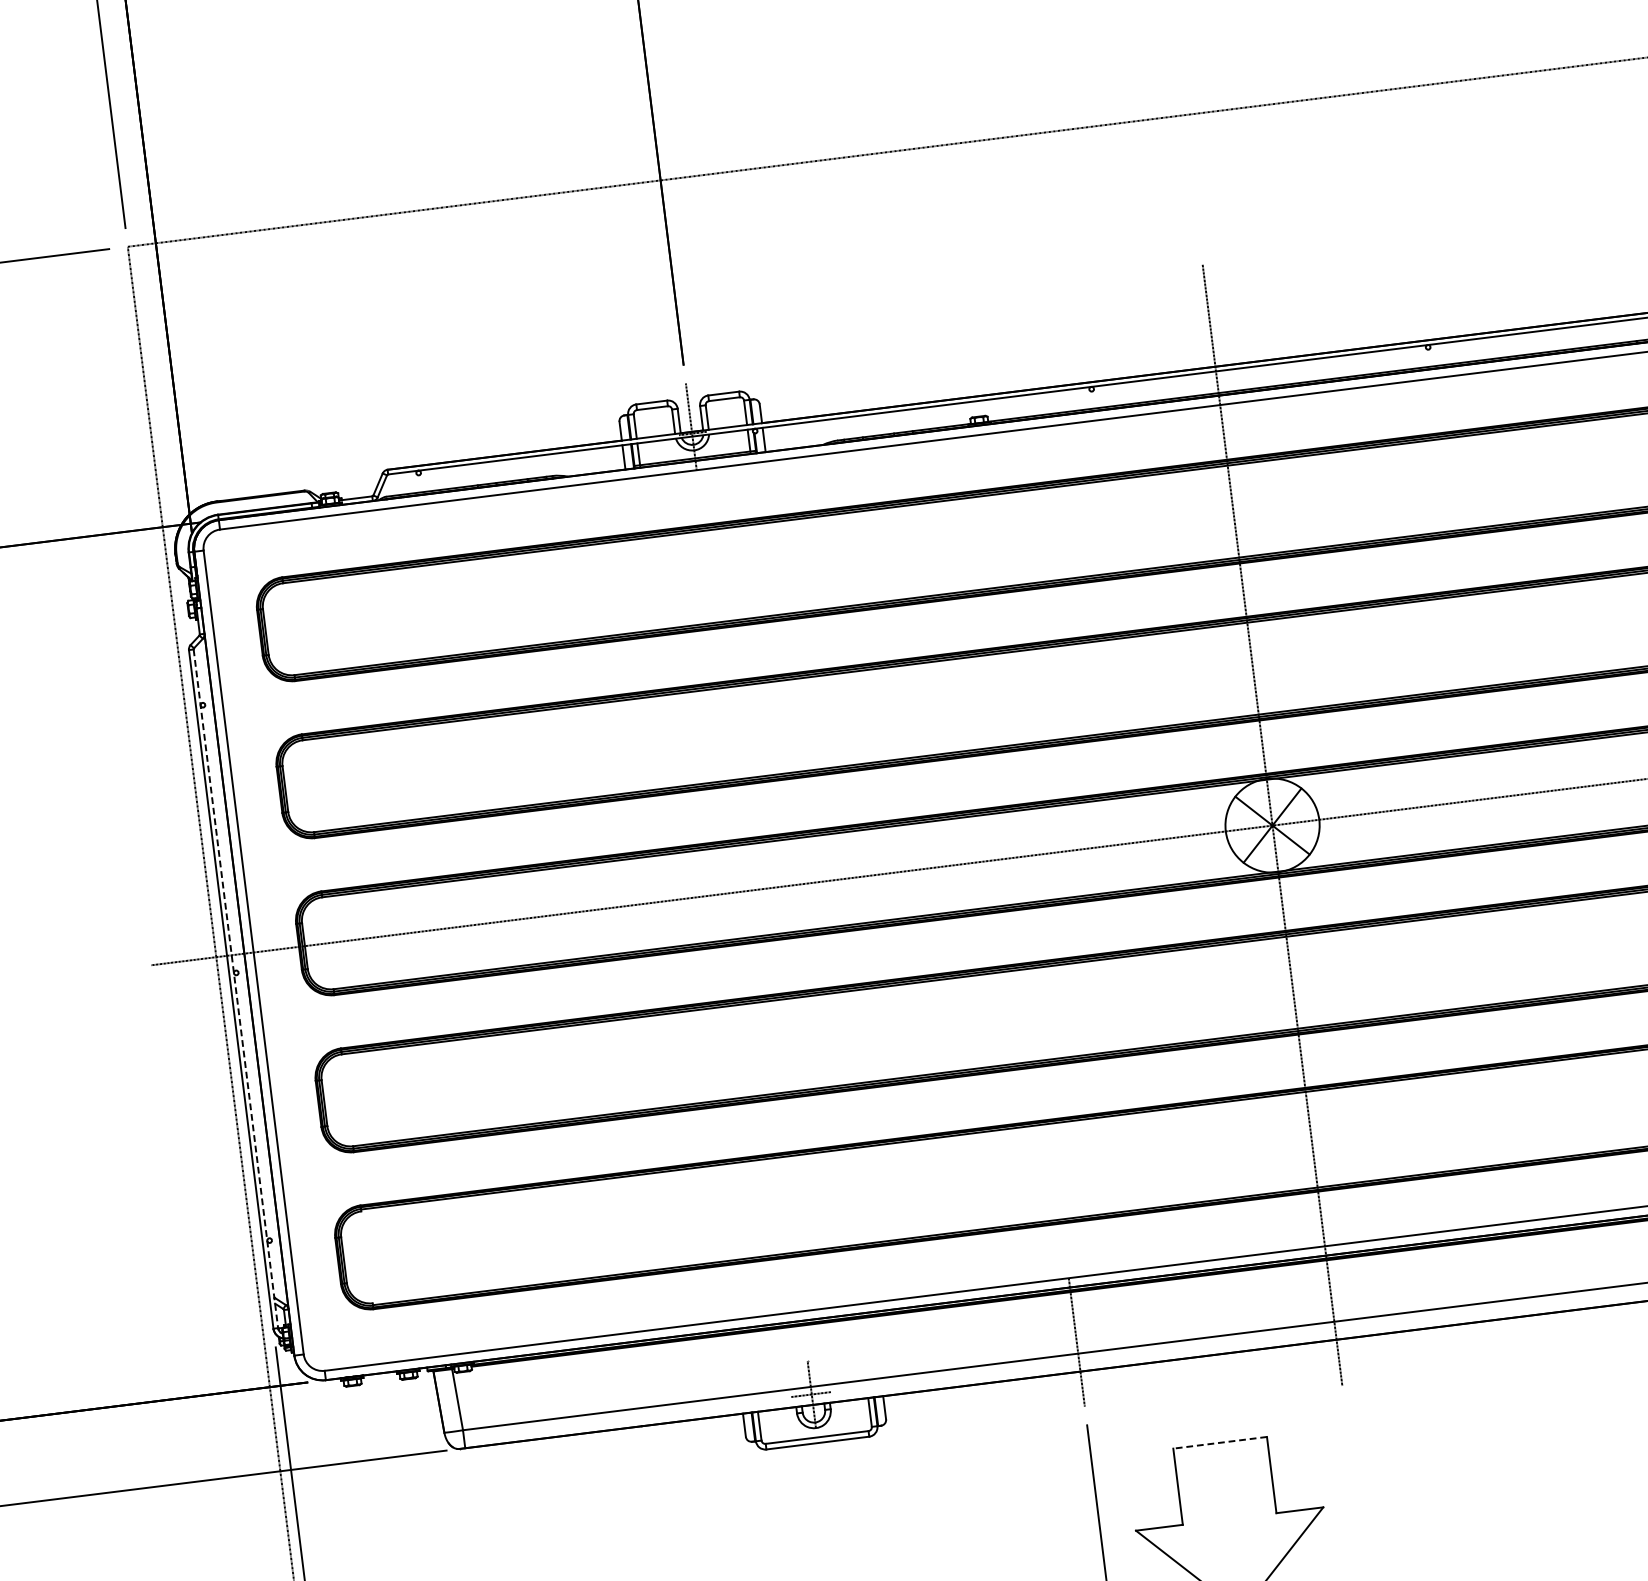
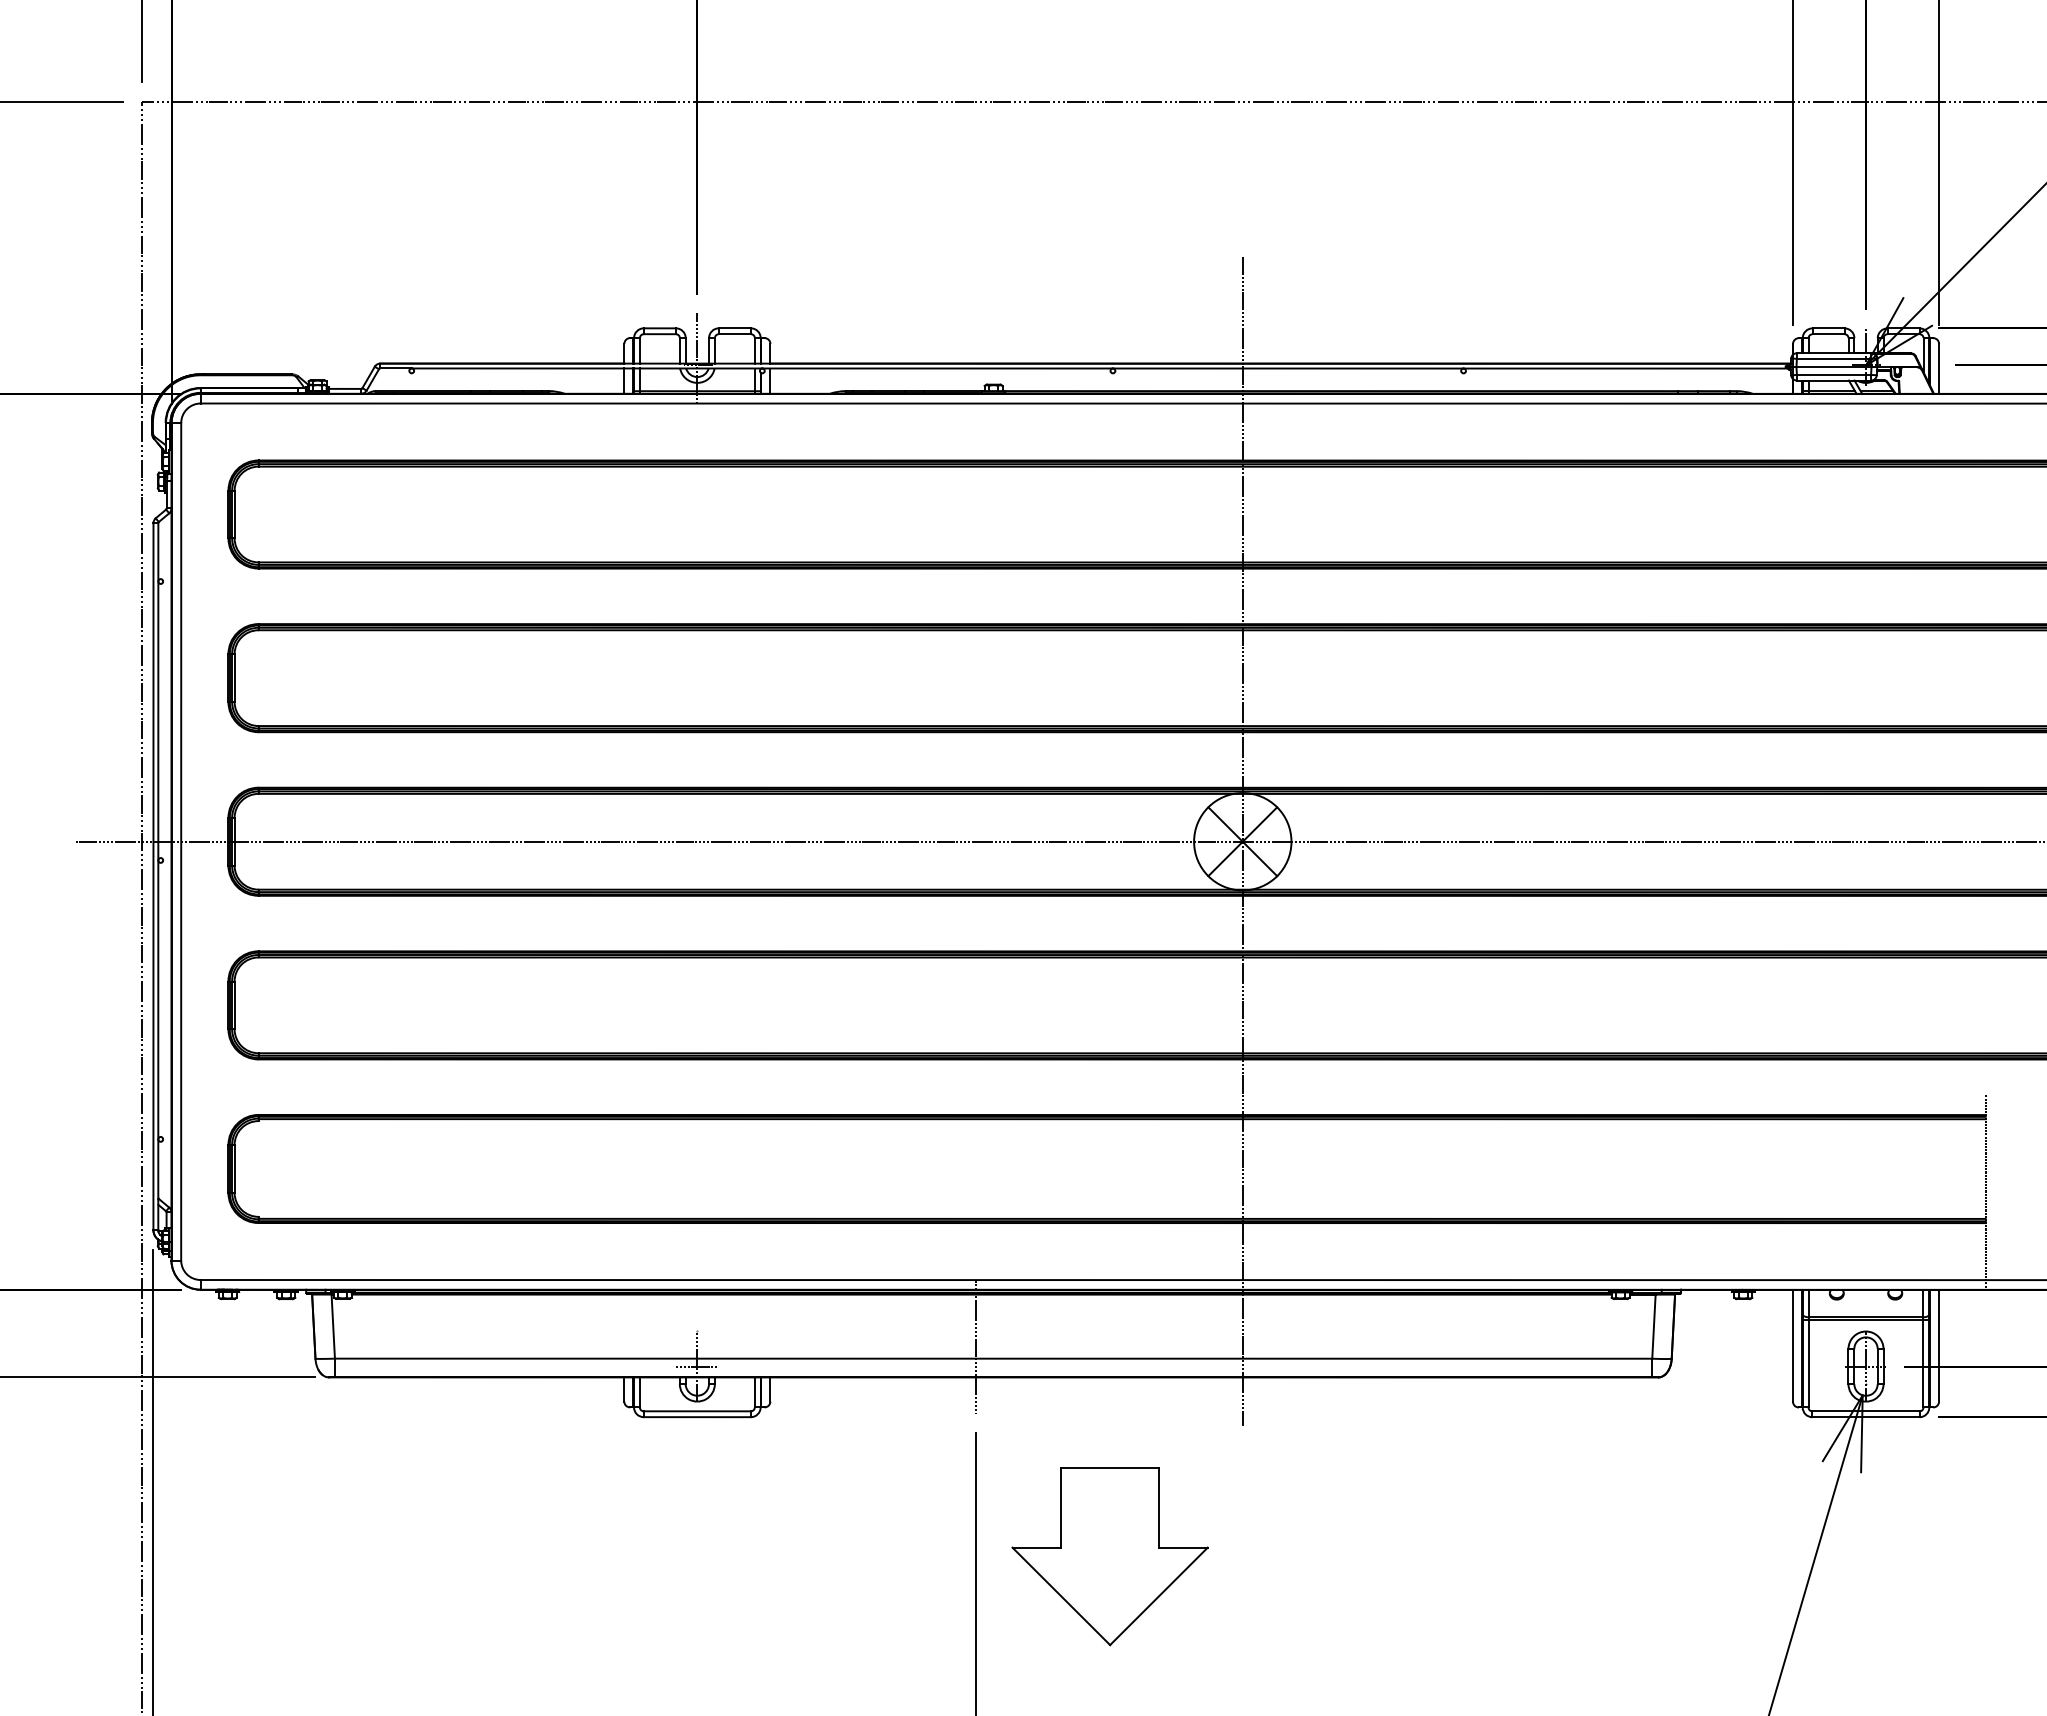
line: (236, 988) -> (158, 876), dashed -> solid
line: (1220, 1442) -> (1110, 1468), dashed -> solid

